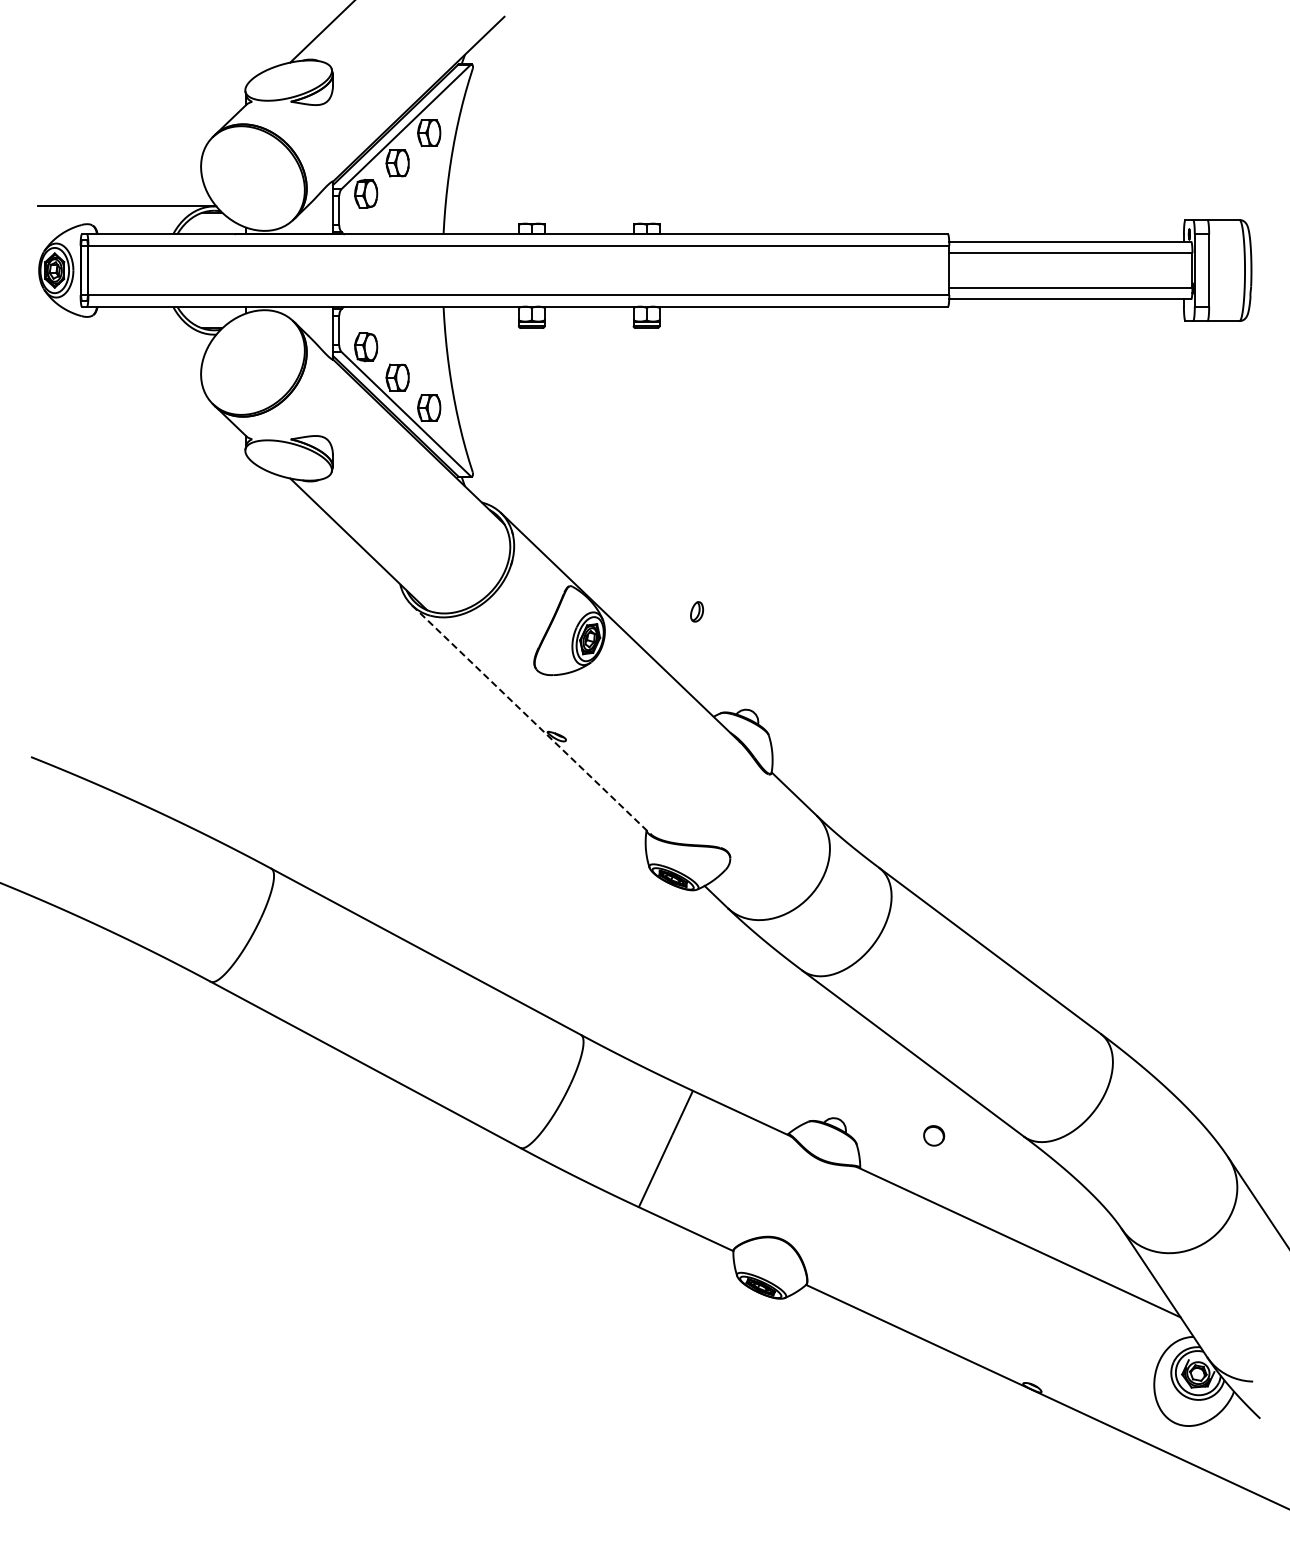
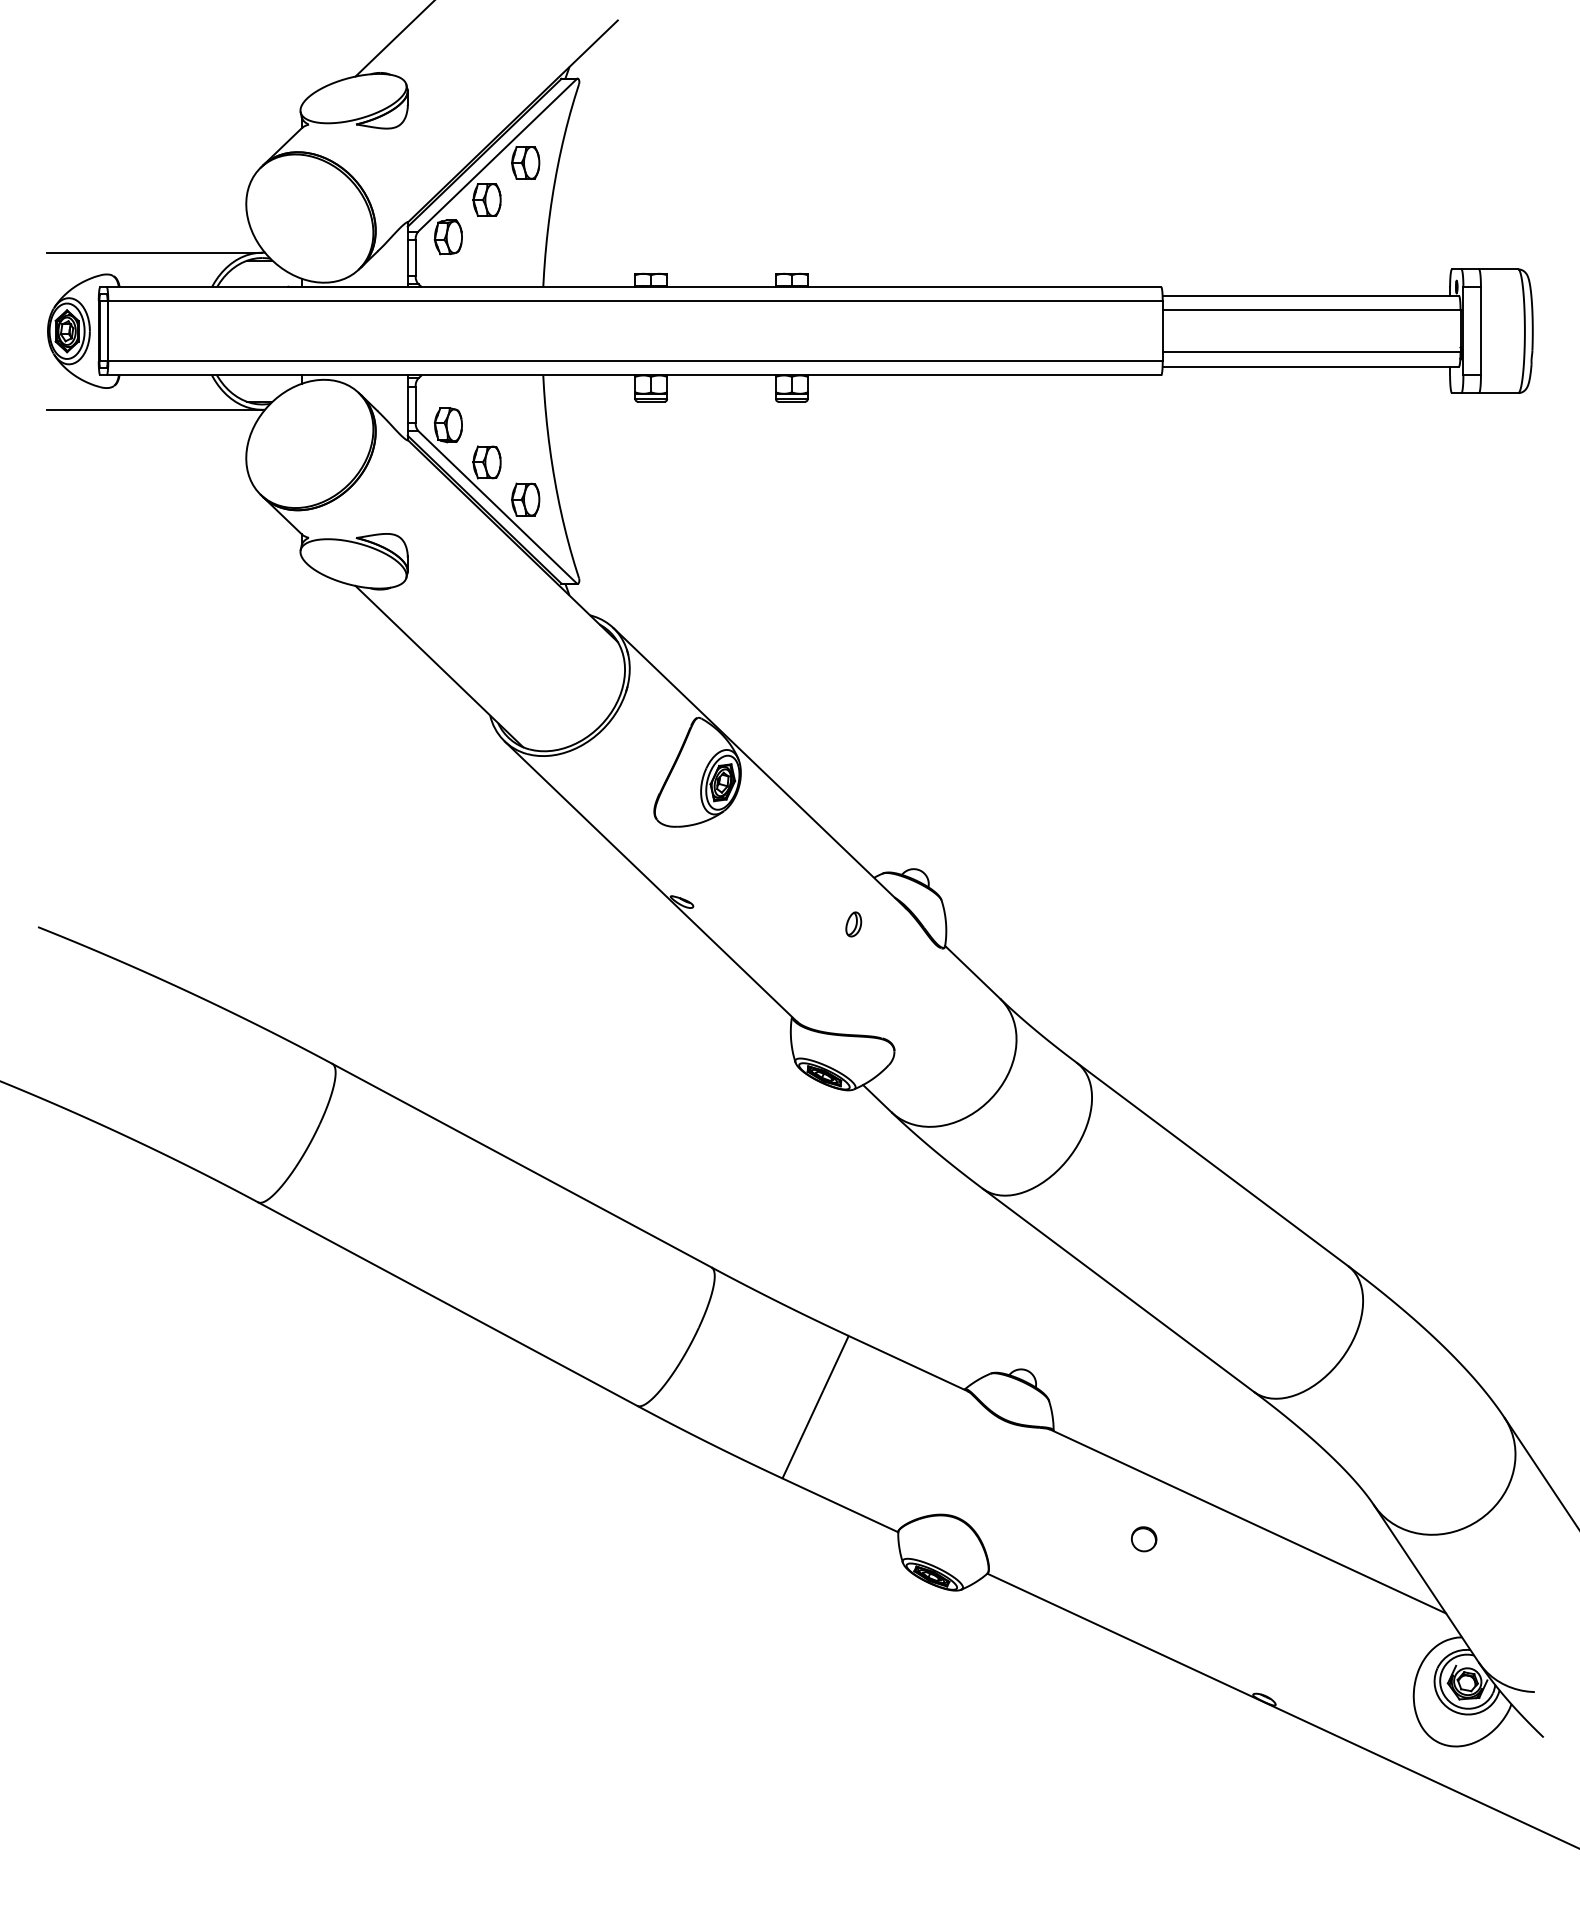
line: (126, 334) -> (154, 409), added
part: (697, 611) -> (854, 923), moved
line: (531, 720) -> (650, 882), dashed -> solid
part: (934, 1135) -> (1144, 1538), moved

